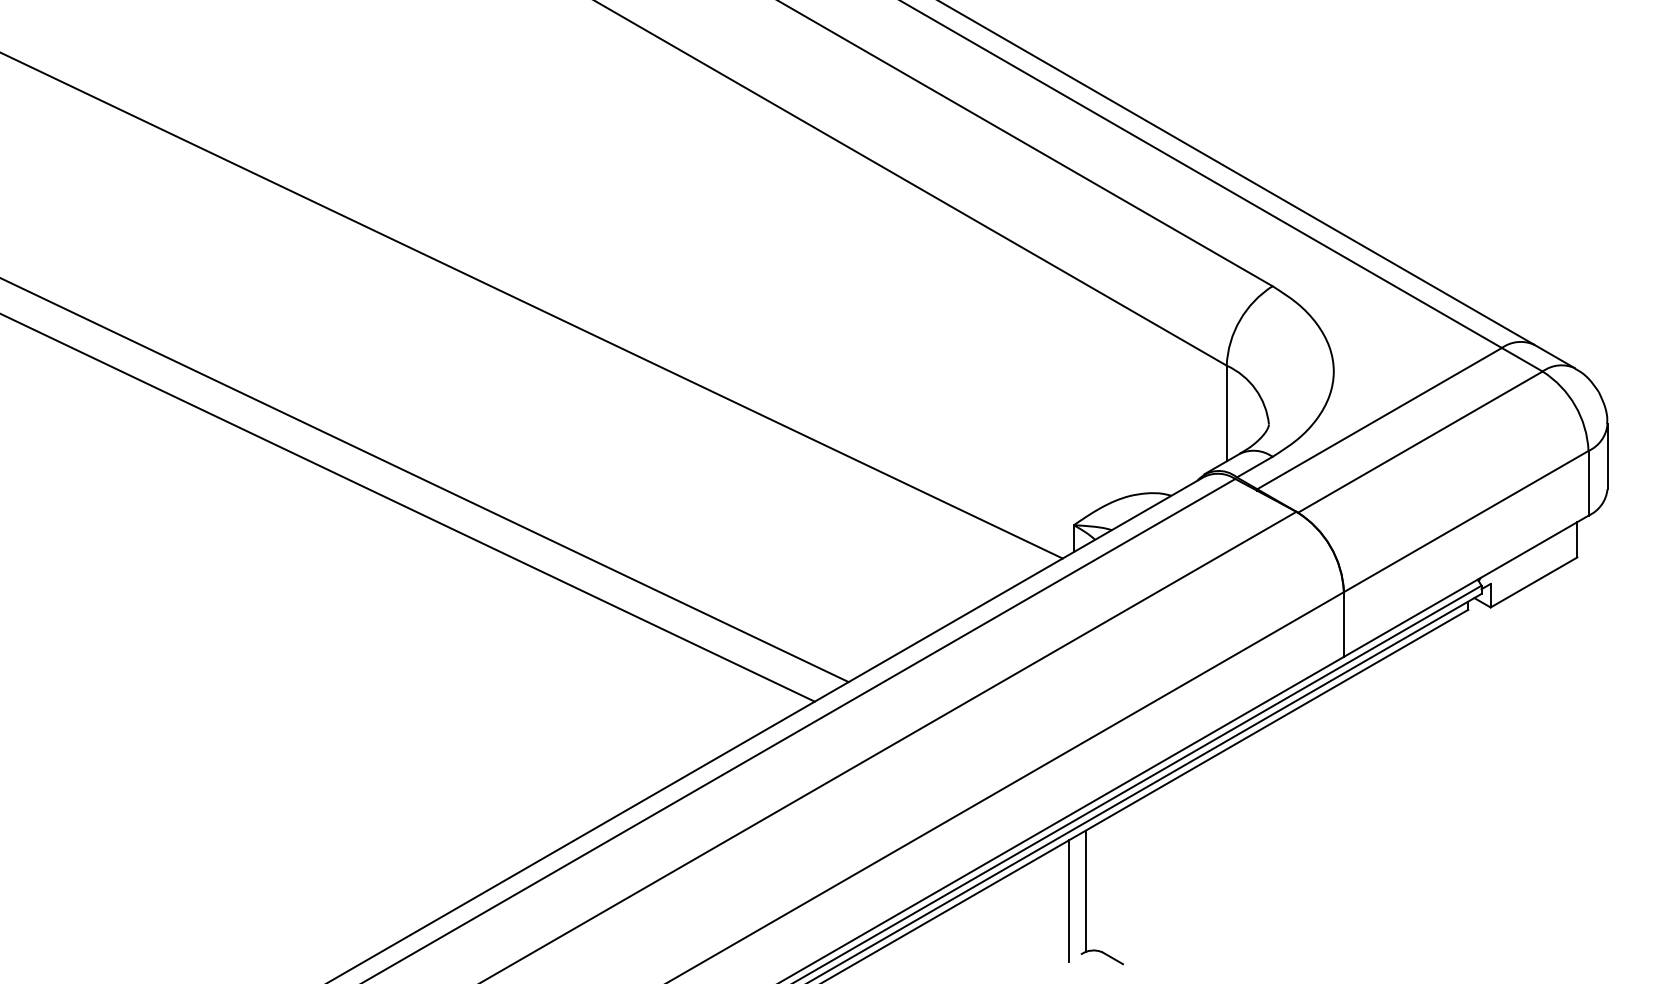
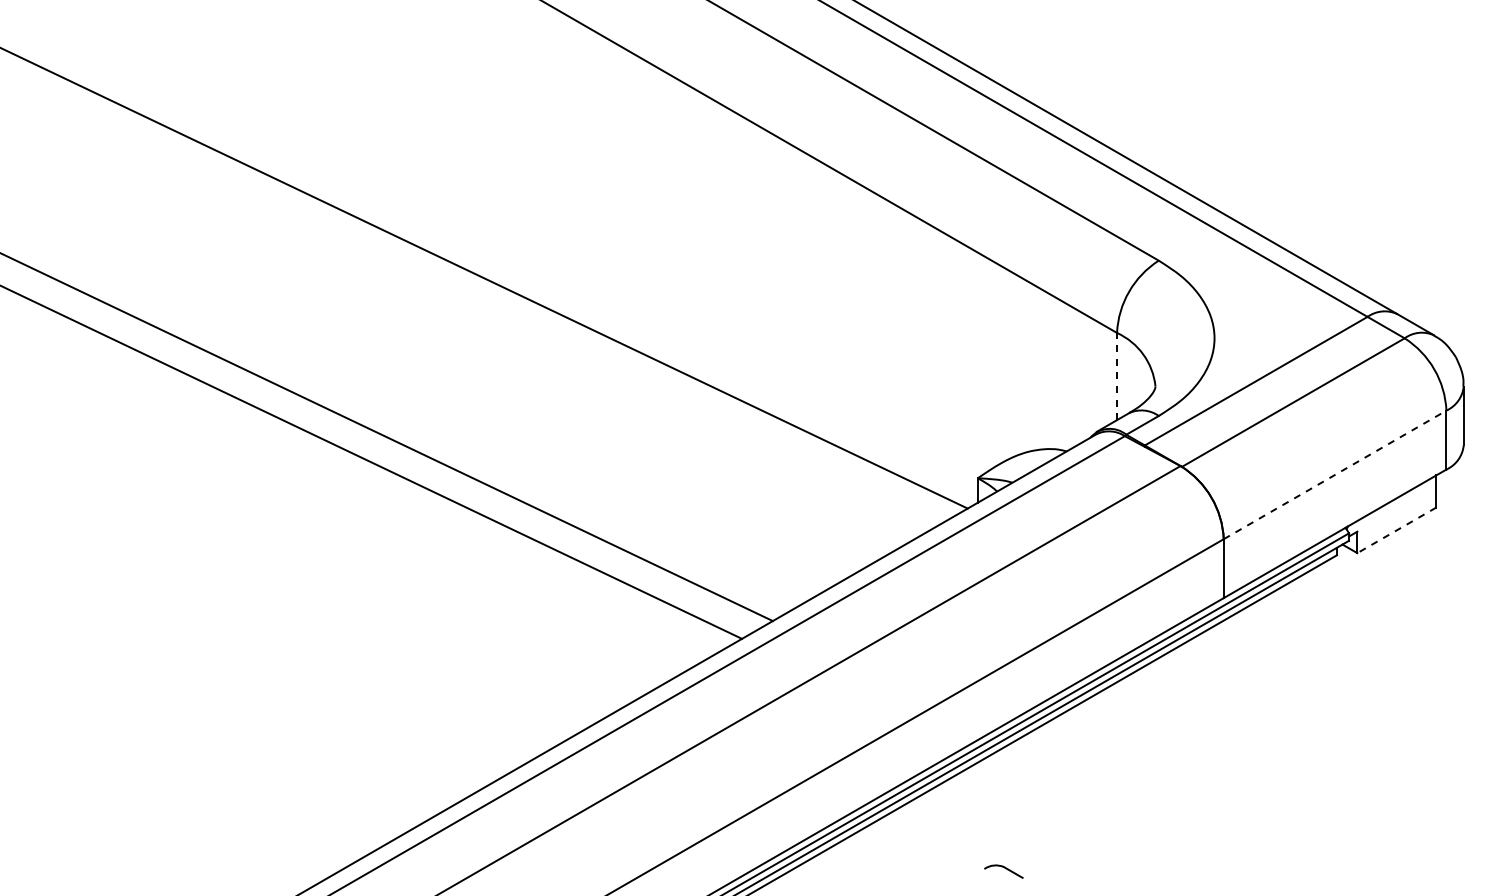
line: (1227, 413) -> (1117, 376), solid -> dashed
line: (1466, 521) -> (1335, 474), solid -> dashed
line: (1533, 582) -> (1396, 530), solid -> dashed
line: (1085, 891) -> (988, 811), removed
line: (1069, 901) -> (973, 820), removed

